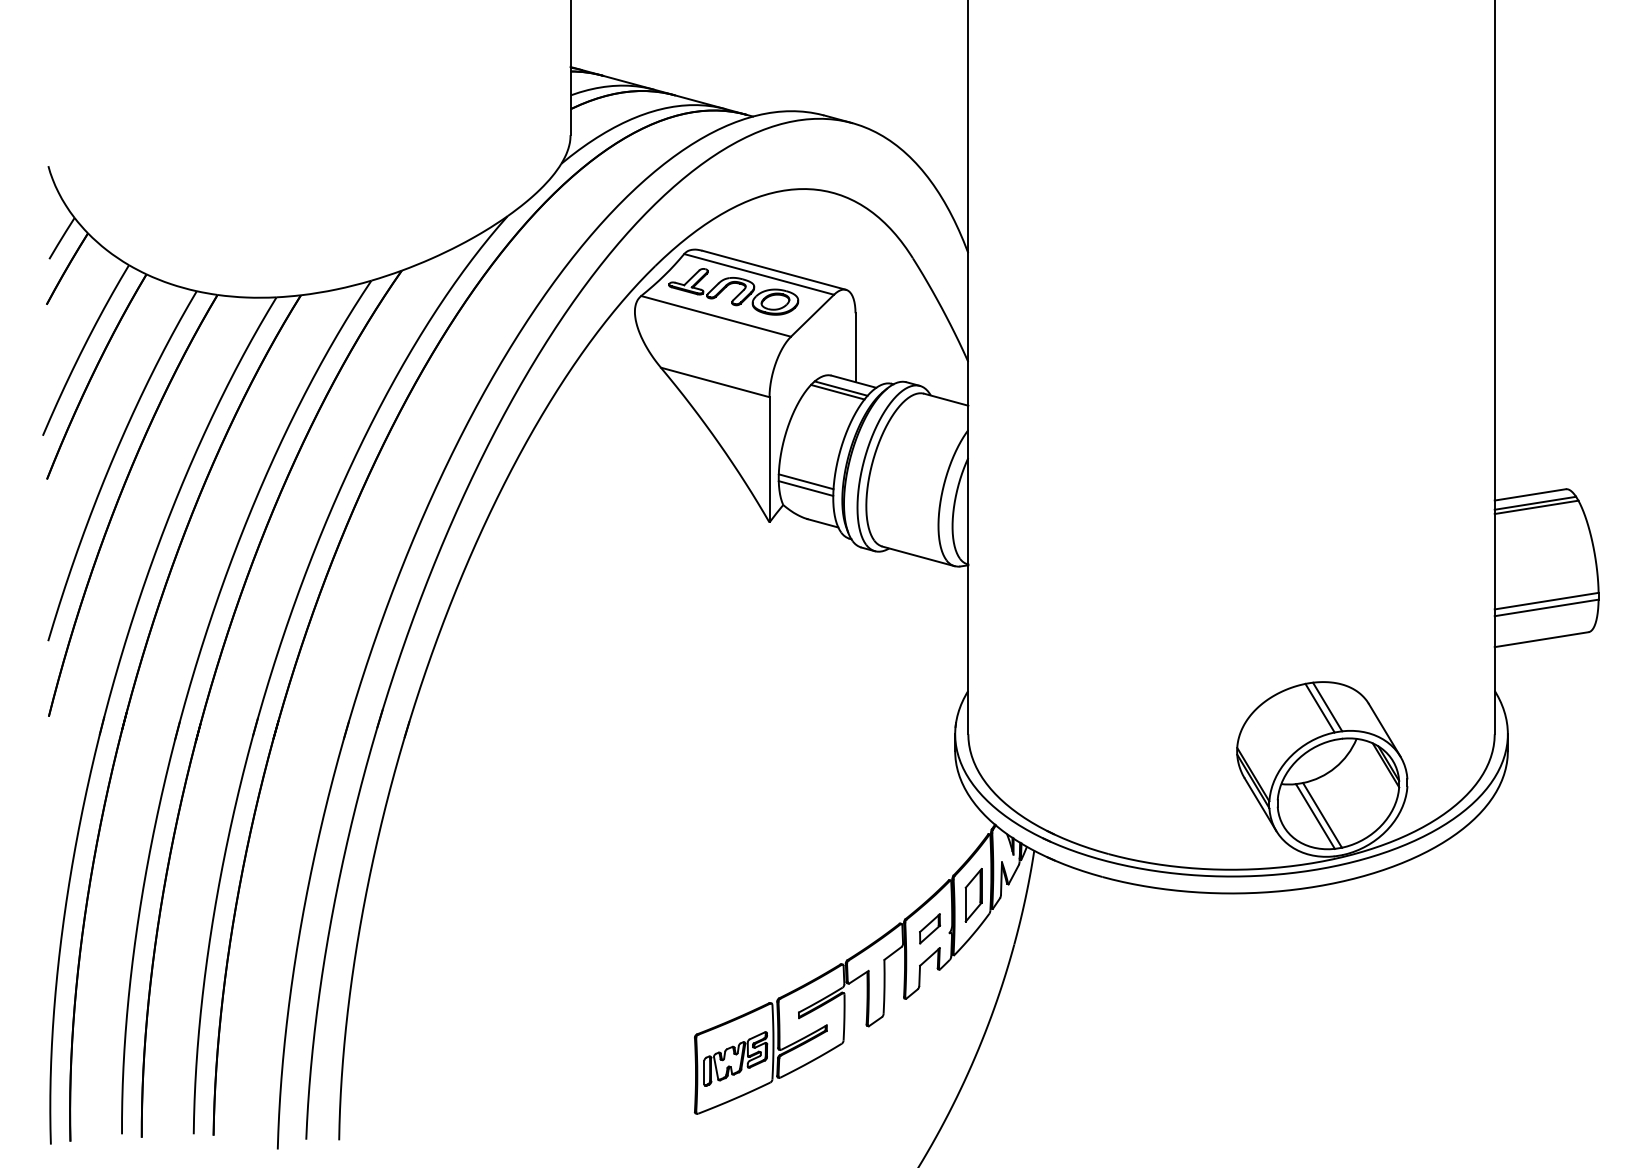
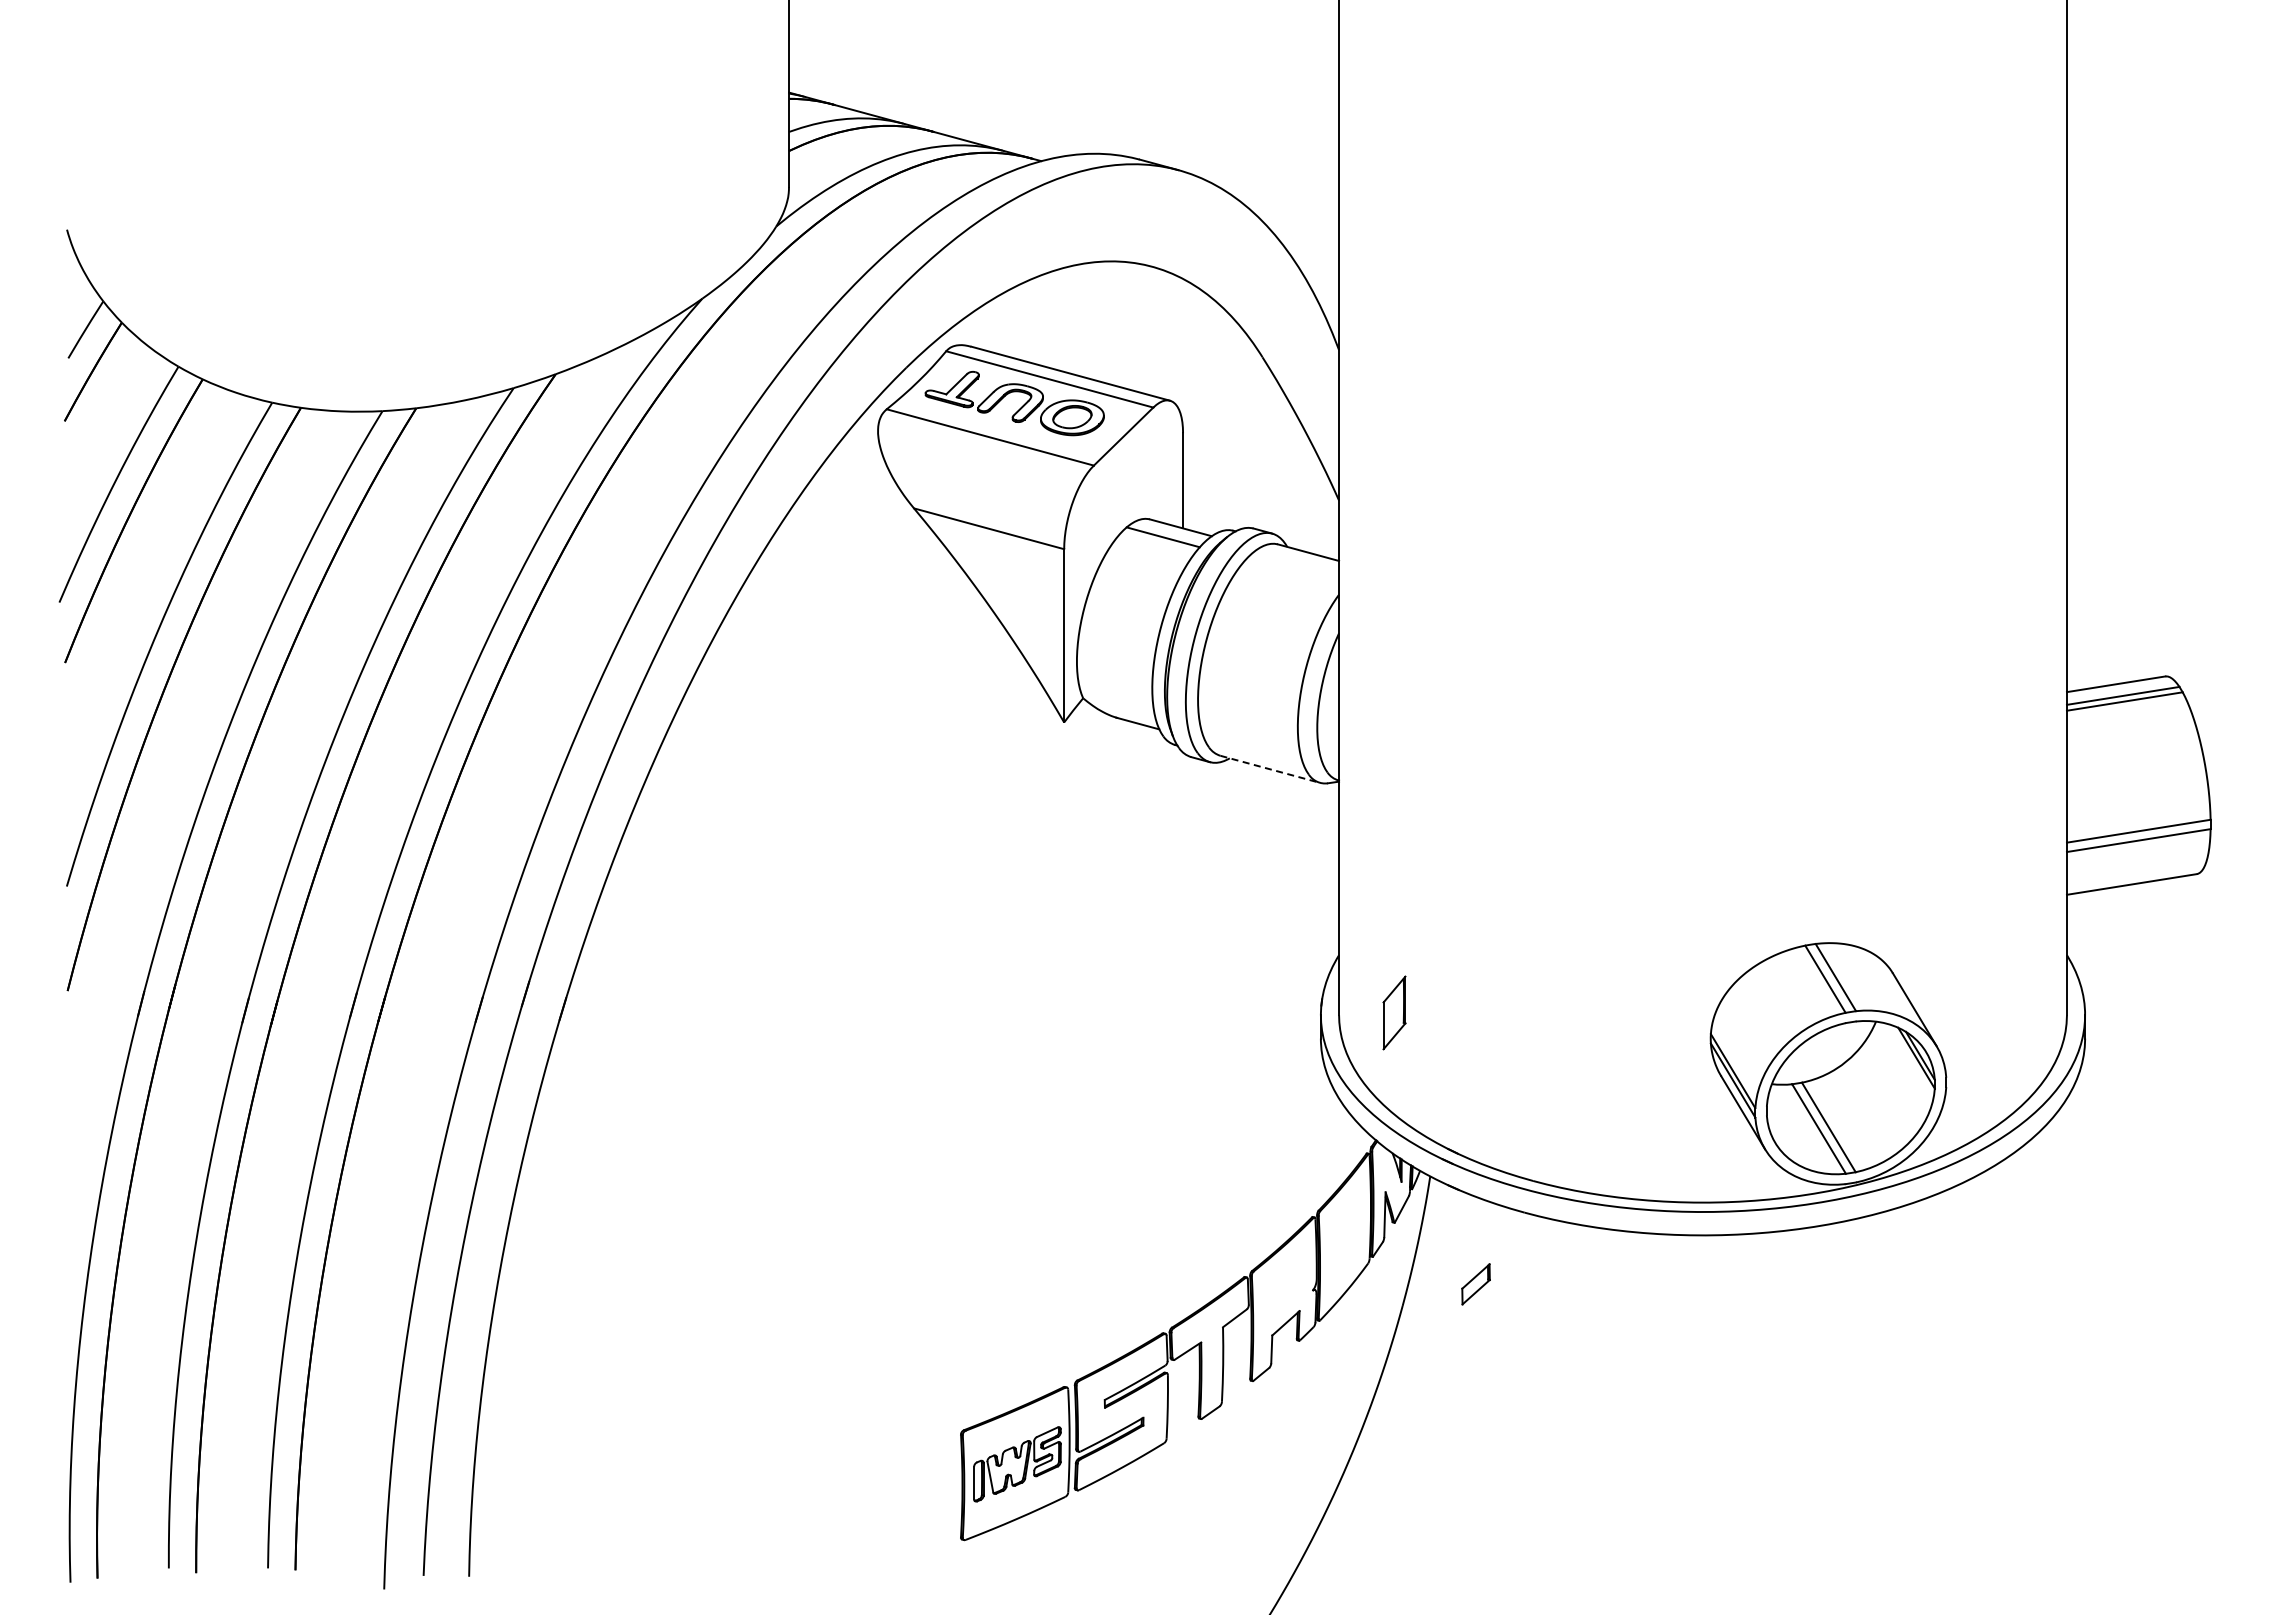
line: (837, 392) -> (1158, 542), removed
line: (805, 481) -> (1114, 665), removed
line: (805, 488) -> (1114, 675), removed
line: (918, 556) -> (1270, 769), solid -> dashed
part: (973, 894) -> (1394, 1012), moved
part: (929, 928) -> (1475, 1284), moved

